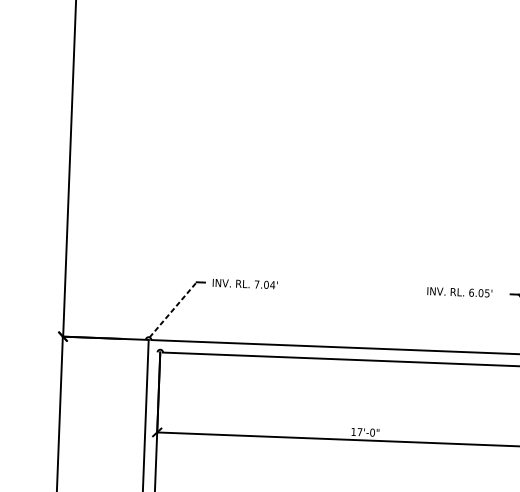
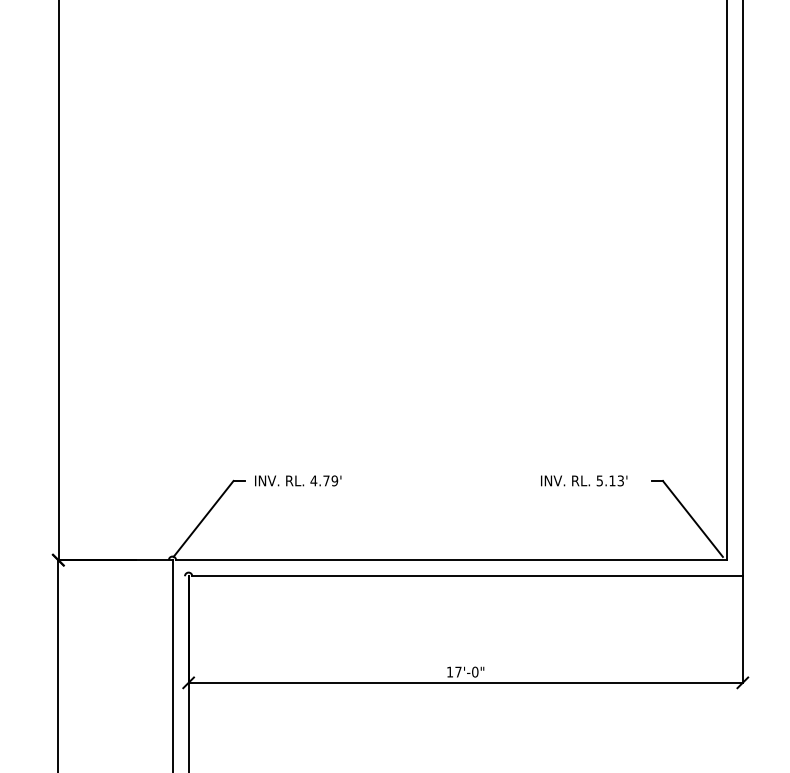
text: (264, 284) -> (324, 480), 7.04' -> 4.79'
text: (478, 292) -> (609, 480), 6.05' -> 5.13'
line: (173, 309) -> (203, 518), dashed -> solid

